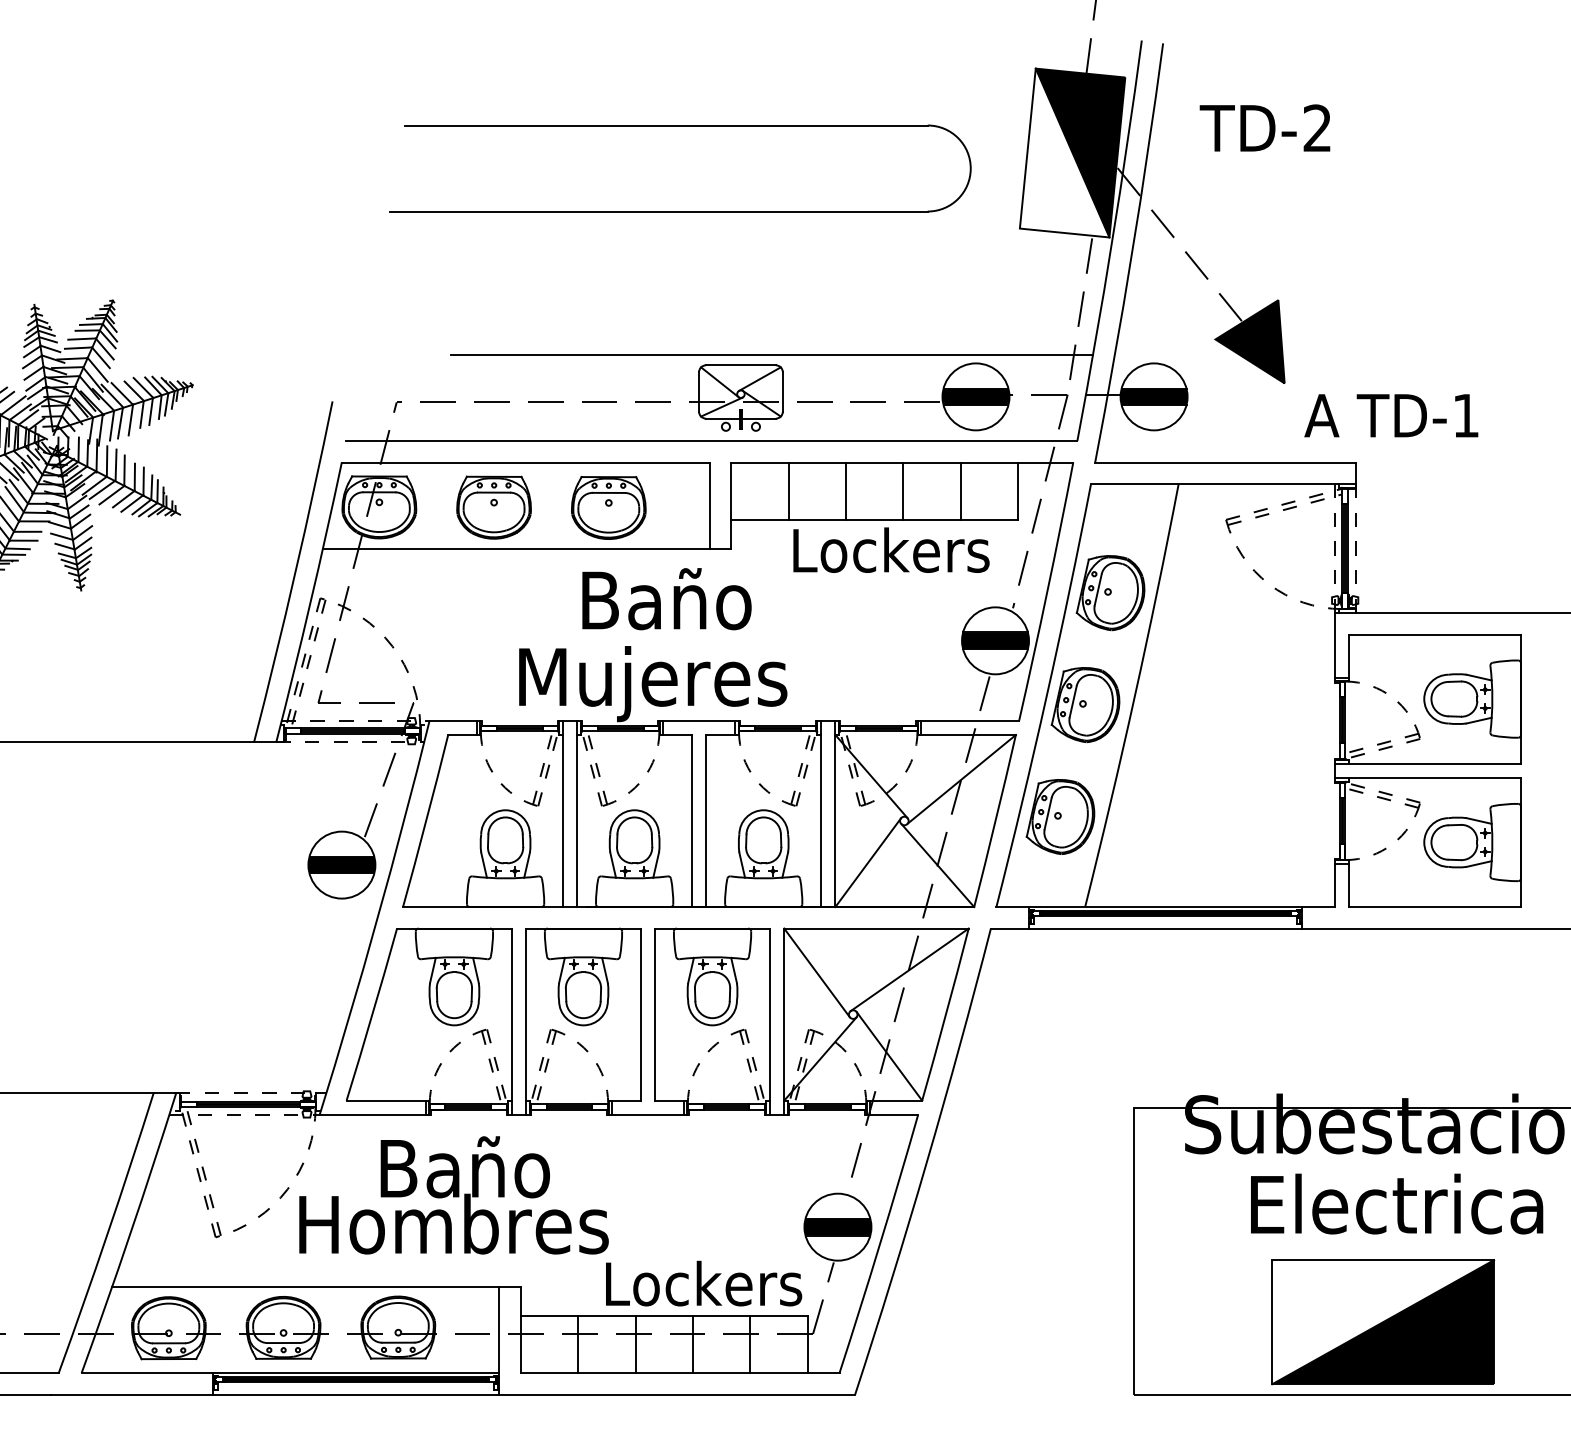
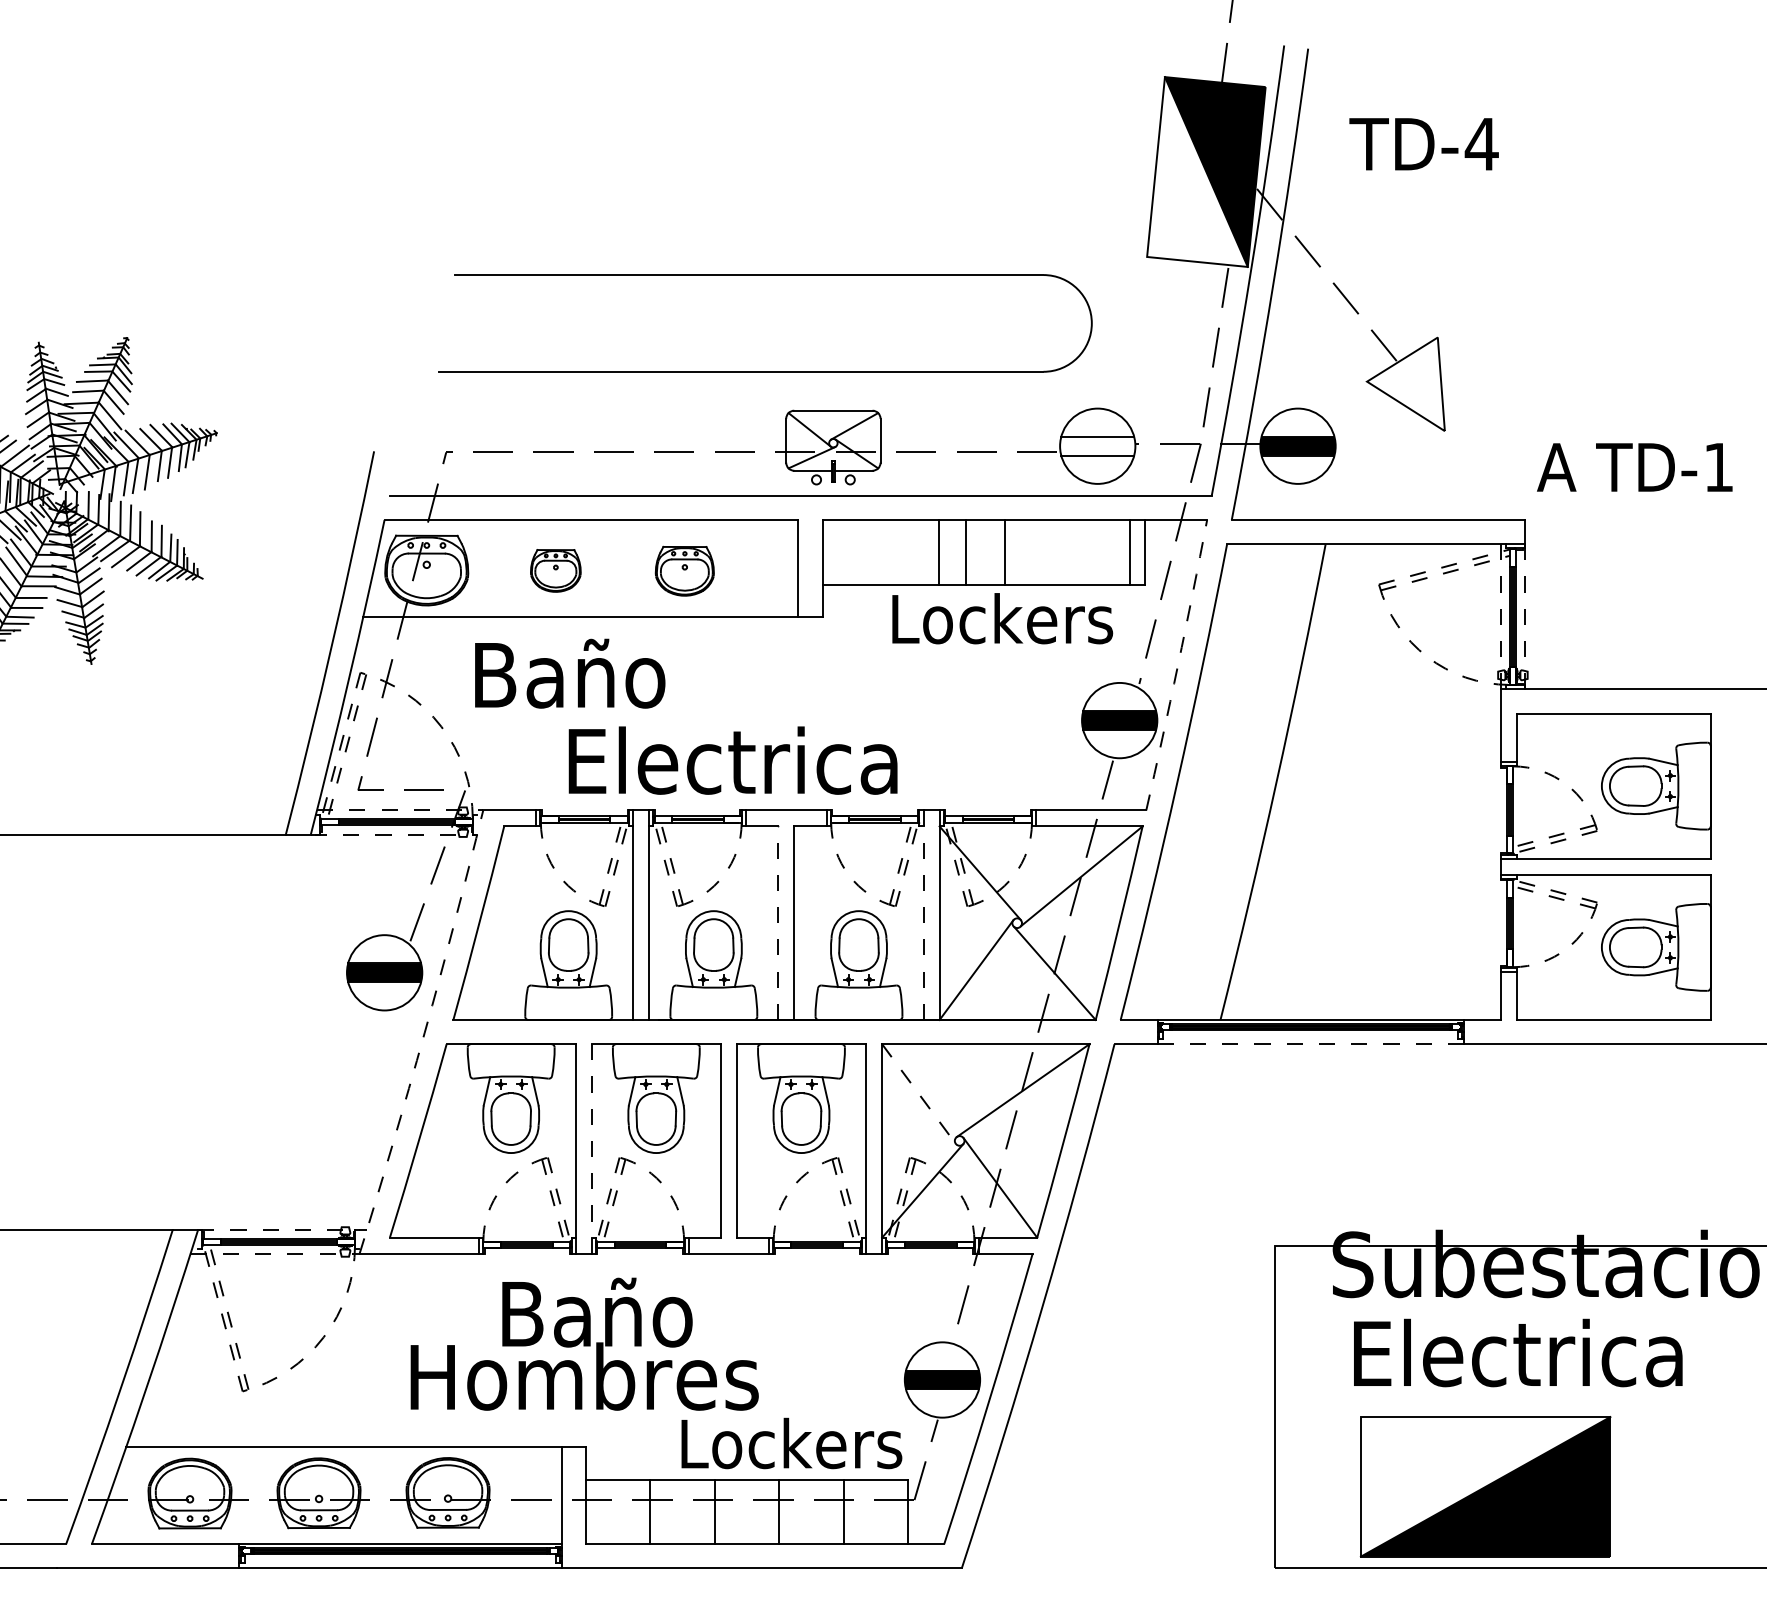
part: (680, 125) -> (765, 275), moved
text: (1317, 127) -> (1481, 143), TD-2 -> TD-4
fill: (1249, 341) -> (1405, 384), removed
line: (772, 355) -> (868, 399), removed
fill: (975, 396) -> (1097, 445), removed
text: (1391, 415) -> (1634, 467), moved
line: (789, 491) -> (939, 552), moved
line: (845, 491) -> (1004, 552), moved
line: (903, 491) -> (966, 552), moved
line: (960, 491) -> (1129, 552), moved
part: (493, 507) -> (555, 570), size x0.6
part: (608, 508) -> (684, 571), size x0.7
arc: (1046, 591) -> (1177, 665), solid -> dashed
part: (1110, 592) -> (1249, 666), removed
text: (667, 598) -> (570, 673), moved
text: (651, 683) -> (732, 768), Mujeres -> Electrica
part: (1085, 704) -> (1220, 792), removed
line: (821, 814) -> (923, 915), solid -> dashed
part: (1060, 816) -> (1192, 918), removed
line: (692, 821) -> (778, 923), solid -> dashed
arc: (377, 919) -> (424, 1033), solid -> dashed
line: (1165, 928) -> (1310, 1044), solid -> dashed
line: (816, 973) -> (918, 1094), solid -> dashed
line: (525, 1022) -> (591, 1149), solid -> dashed
text: (453, 1194) -> (584, 1343), moved
text: (1397, 1203) -> (1518, 1352), moved
part: (1383, 1321) -> (1485, 1486), moved

